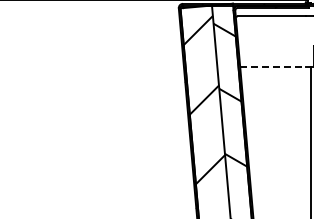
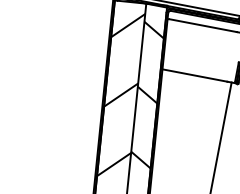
line: (273, 67) -> (195, 76), dashed -> solid

